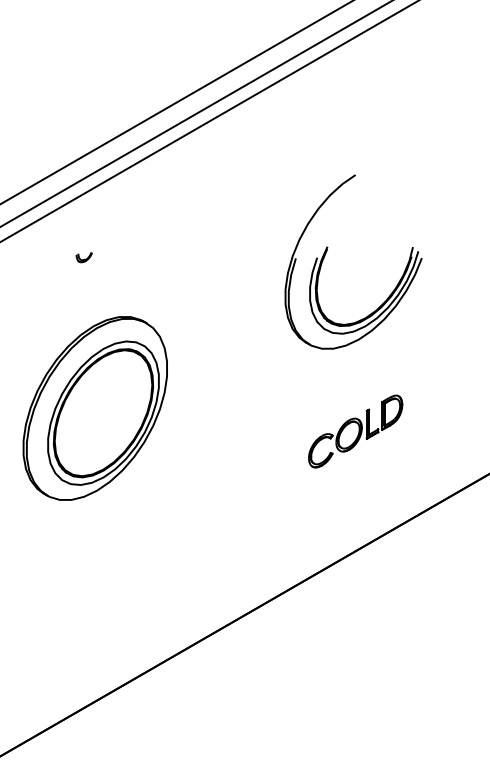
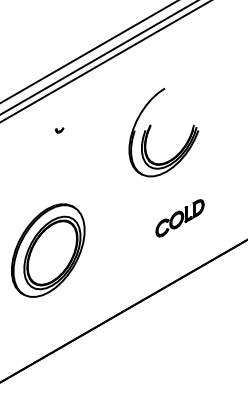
part: (327, 256) -> (150, 129), moved
part: (83, 258) -> (59, 130), moved
part: (95, 408) -> (48, 250), moved

